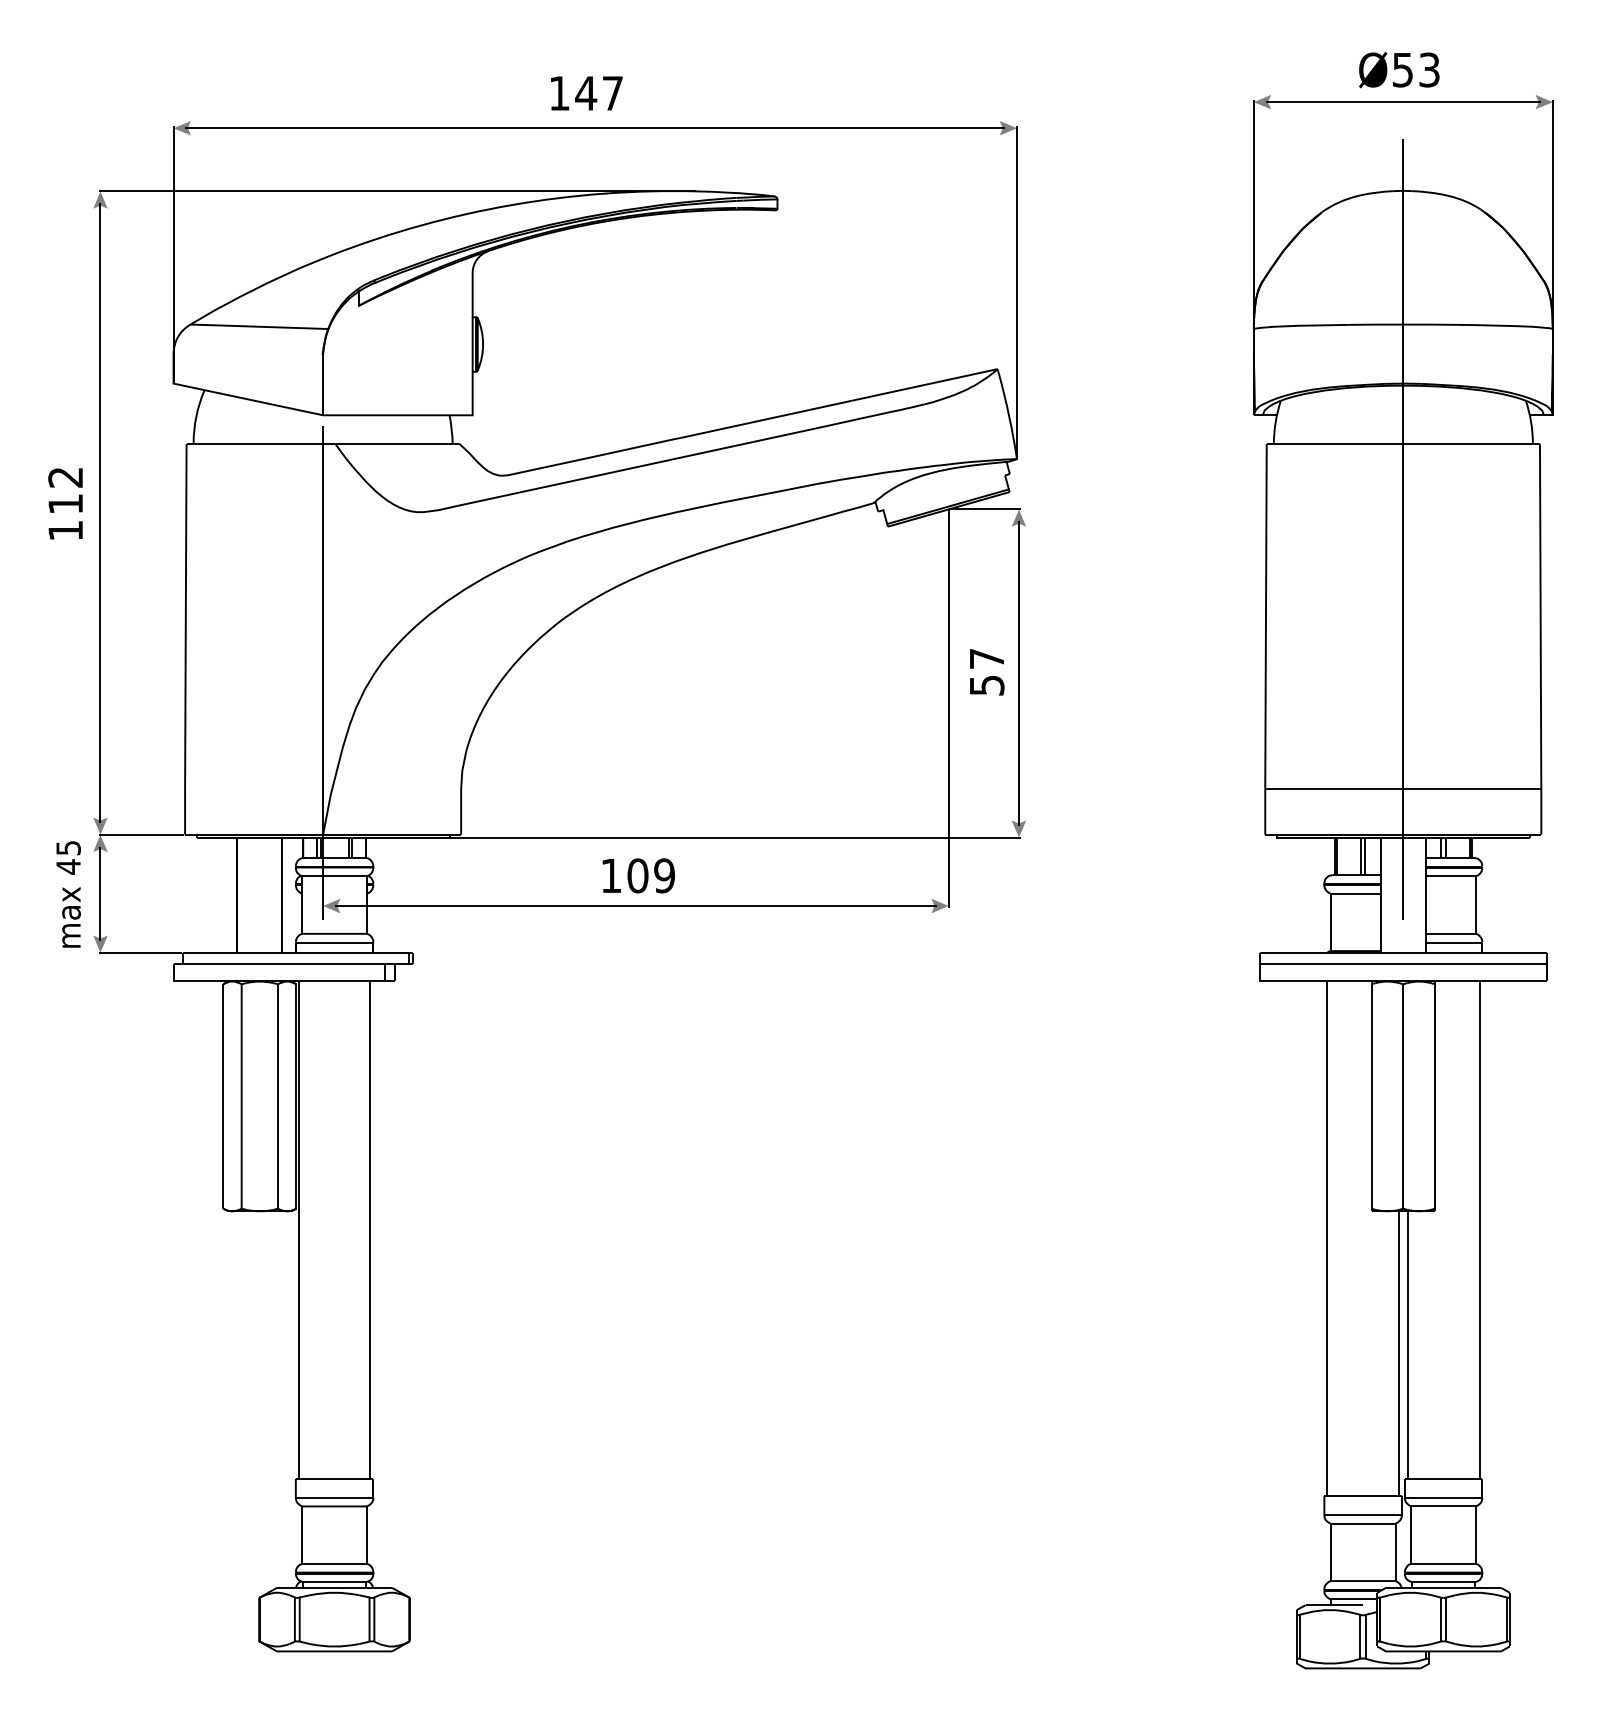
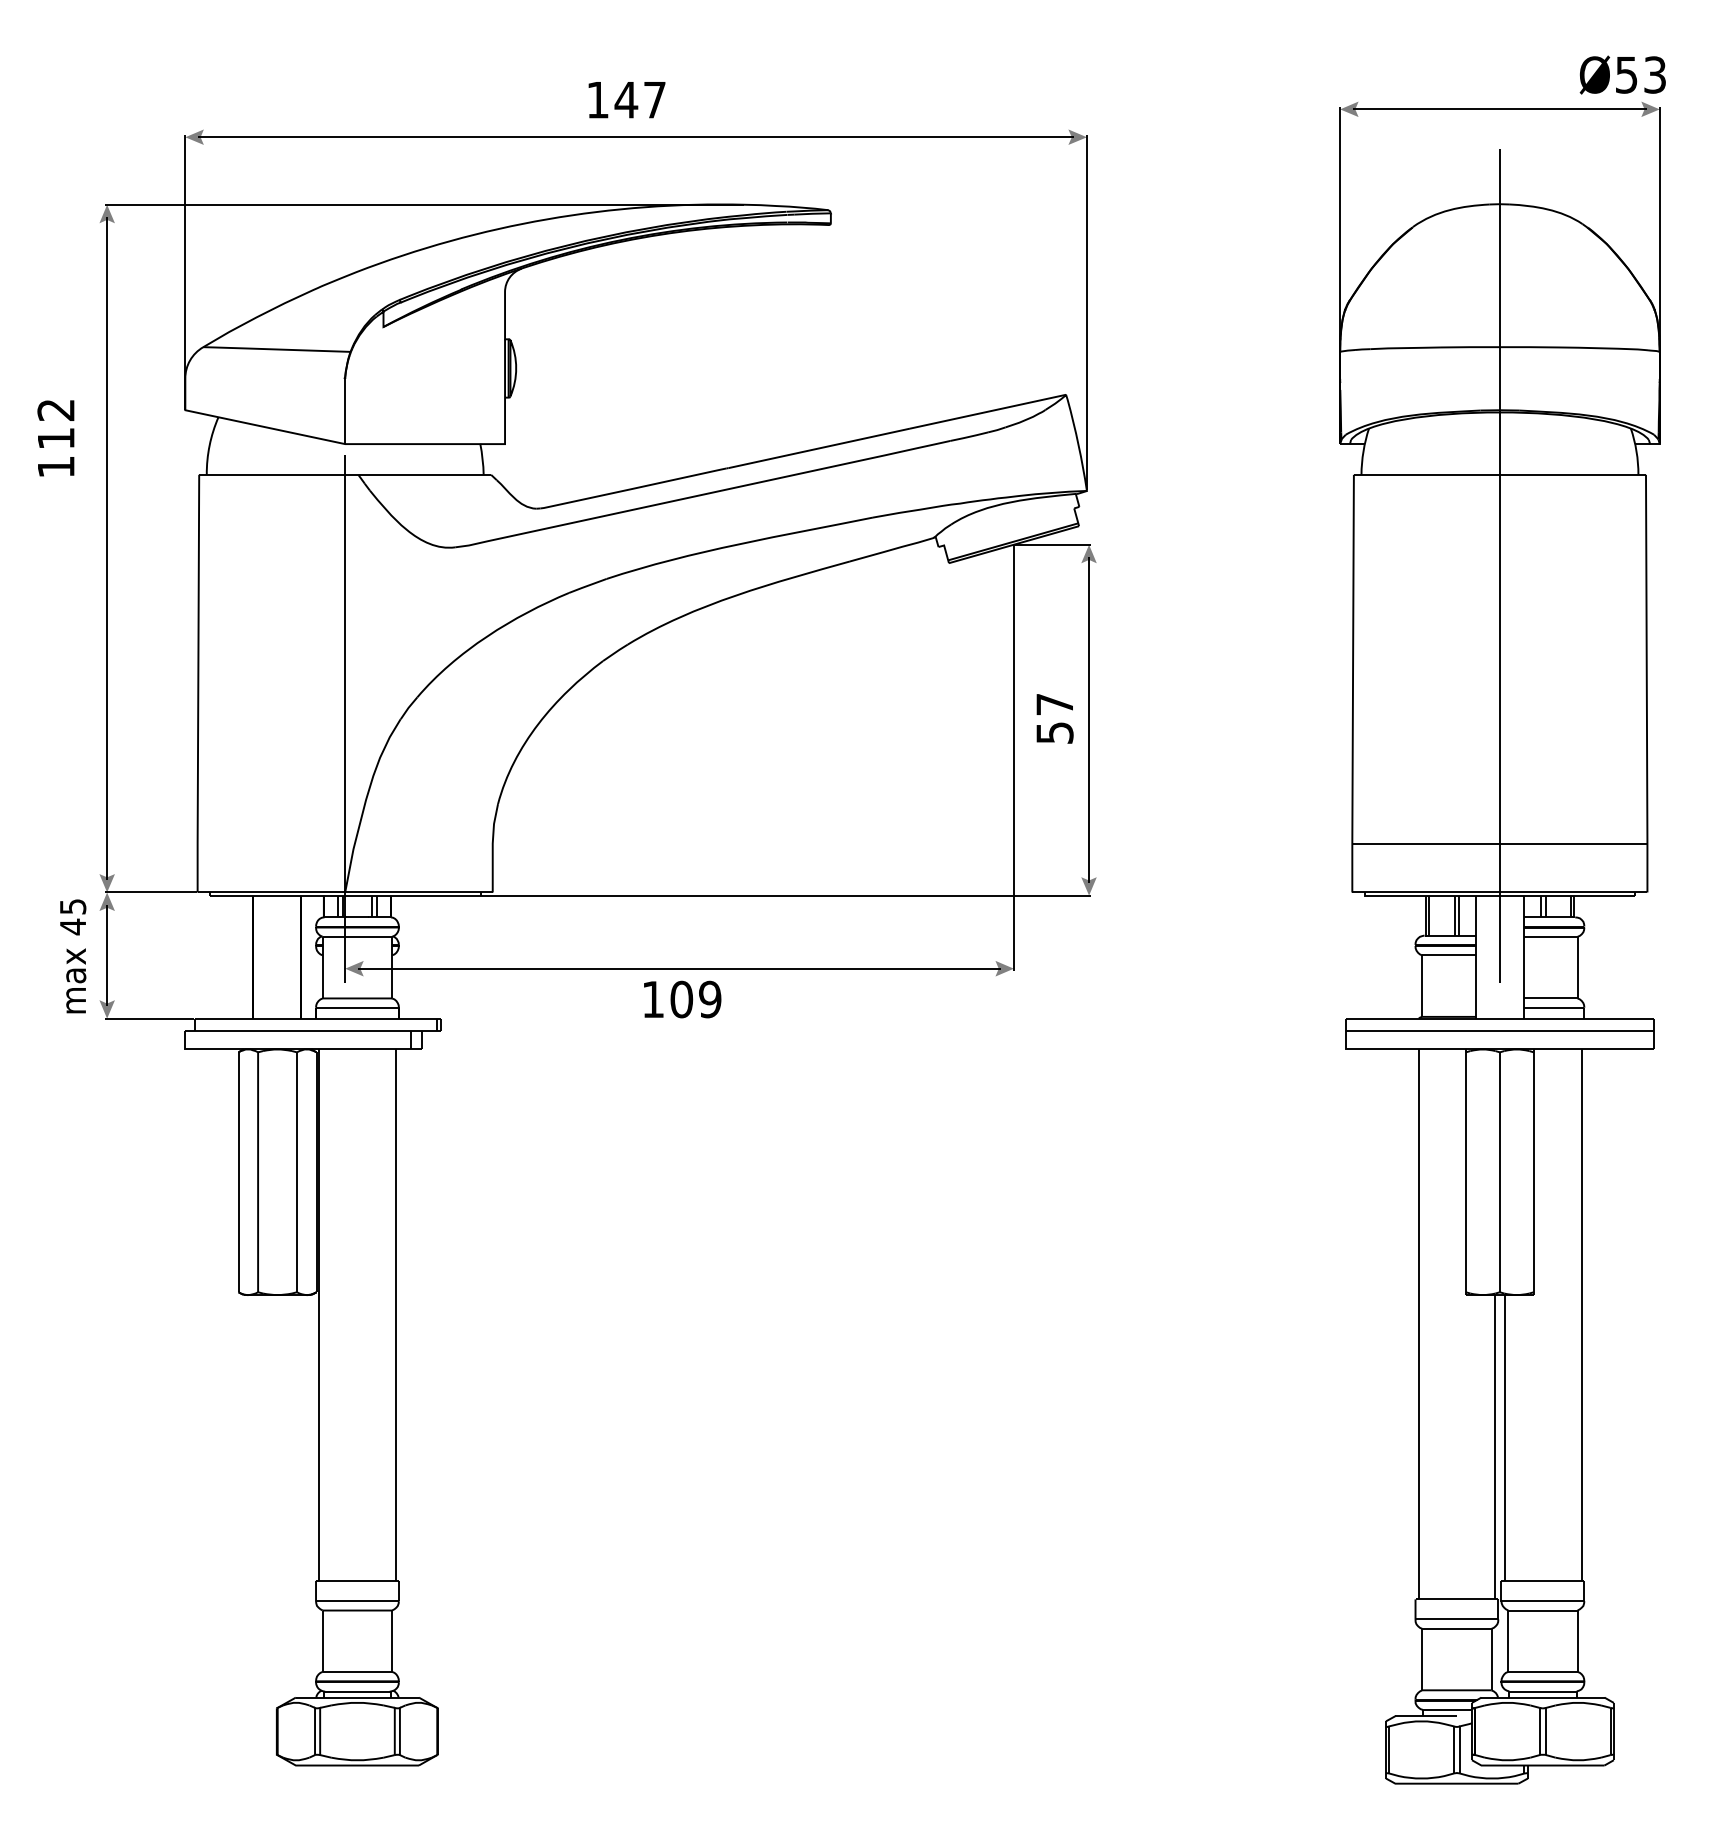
text: (1399, 69) -> (1623, 74), moved
text: (65, 503) -> (55, 437), moved
text: (638, 875) -> (682, 999), moved

